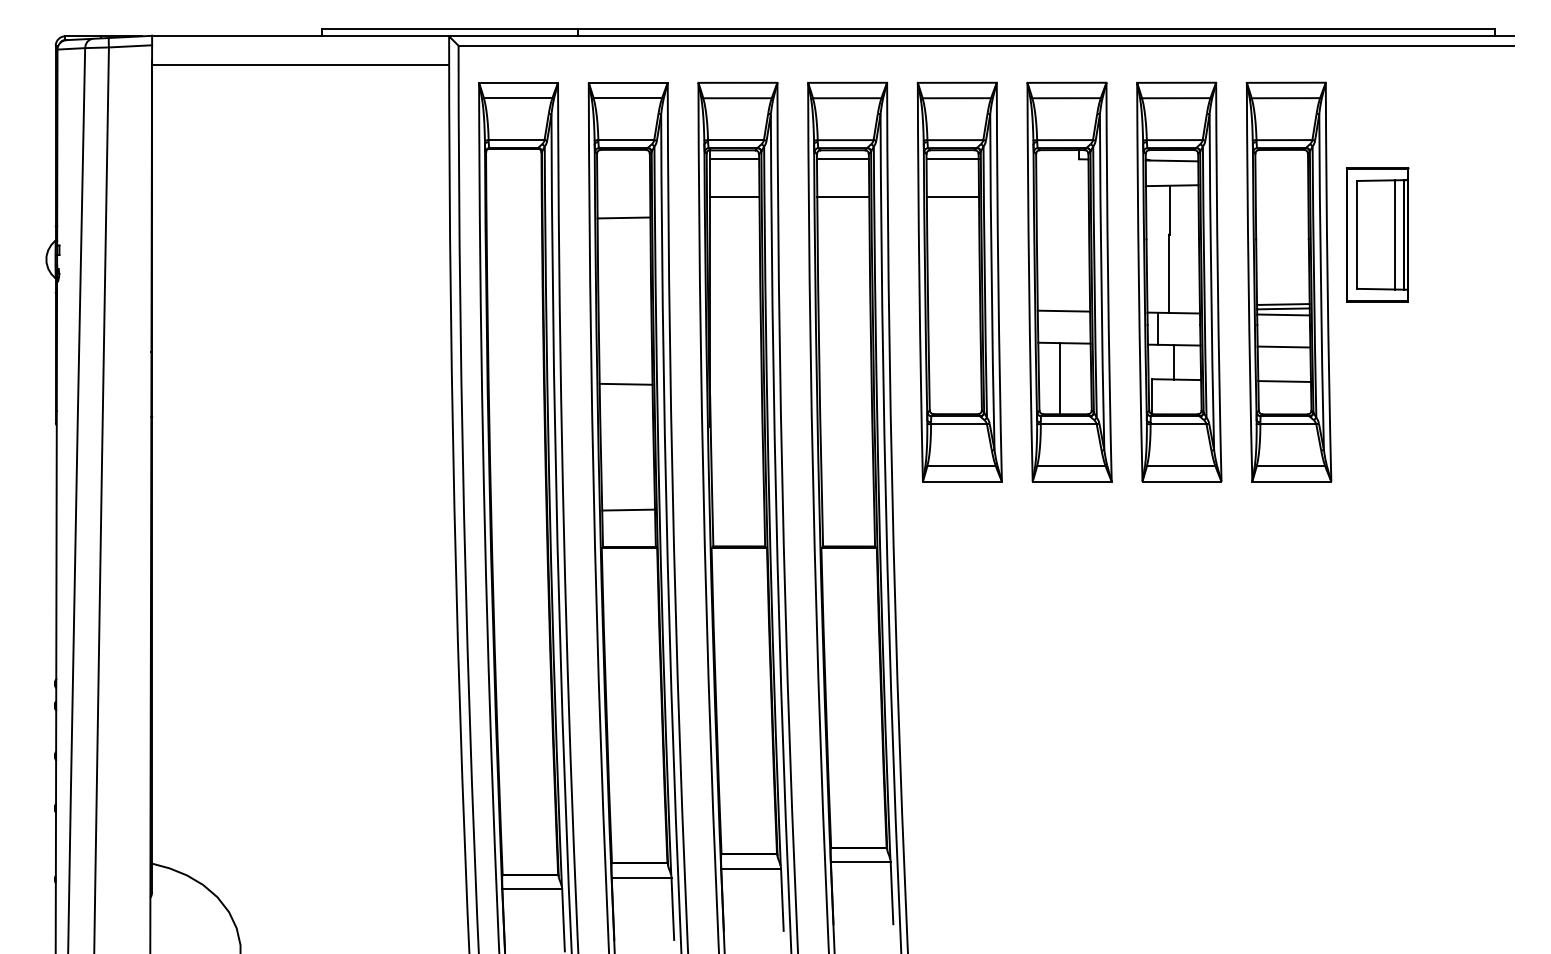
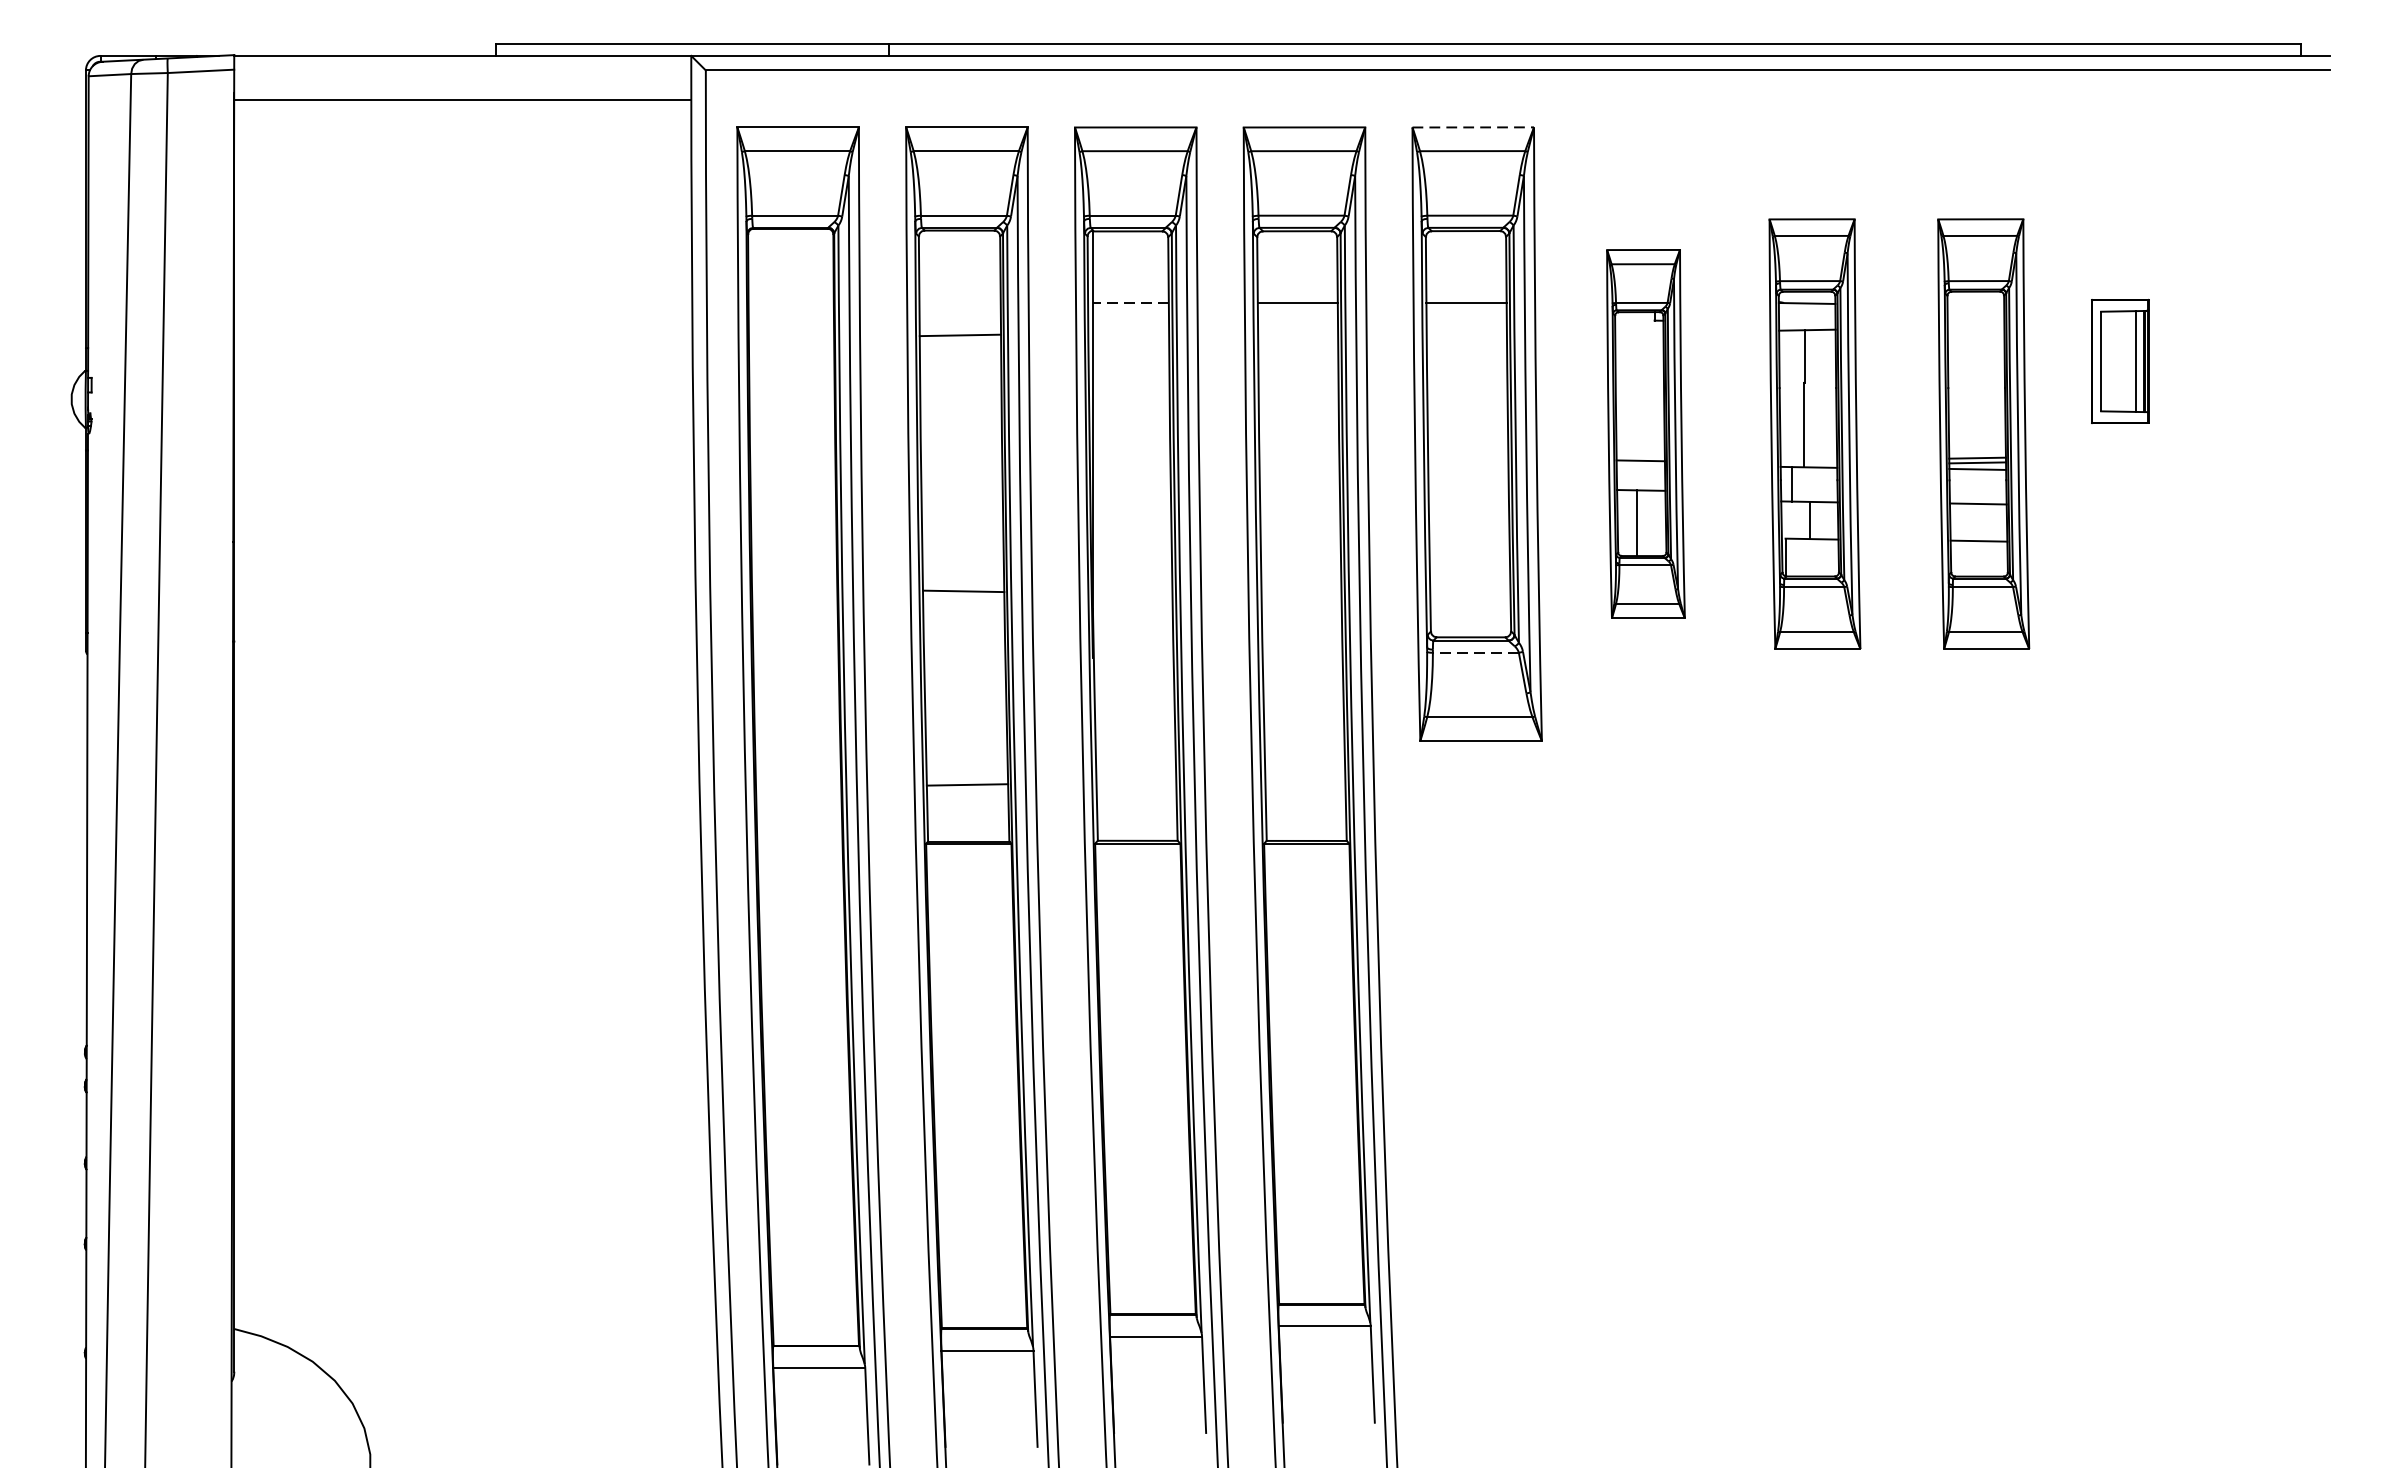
line: (957, 82) -> (1473, 126), solid -> dashed
line: (734, 159) -> (1130, 245), removed
line: (842, 159) -> (1296, 245), removed
line: (952, 159) -> (1465, 245), removed
line: (734, 197) -> (1130, 303), solid -> dashed
part: (1377, 234) -> (2119, 360), size x0.6
part: (1069, 281) -> (1645, 433), size x0.6
part: (1179, 281) -> (1815, 433), size x0.7
part: (1288, 281) -> (1982, 433), size x0.7
line: (959, 424) -> (1476, 653), solid -> dashed

